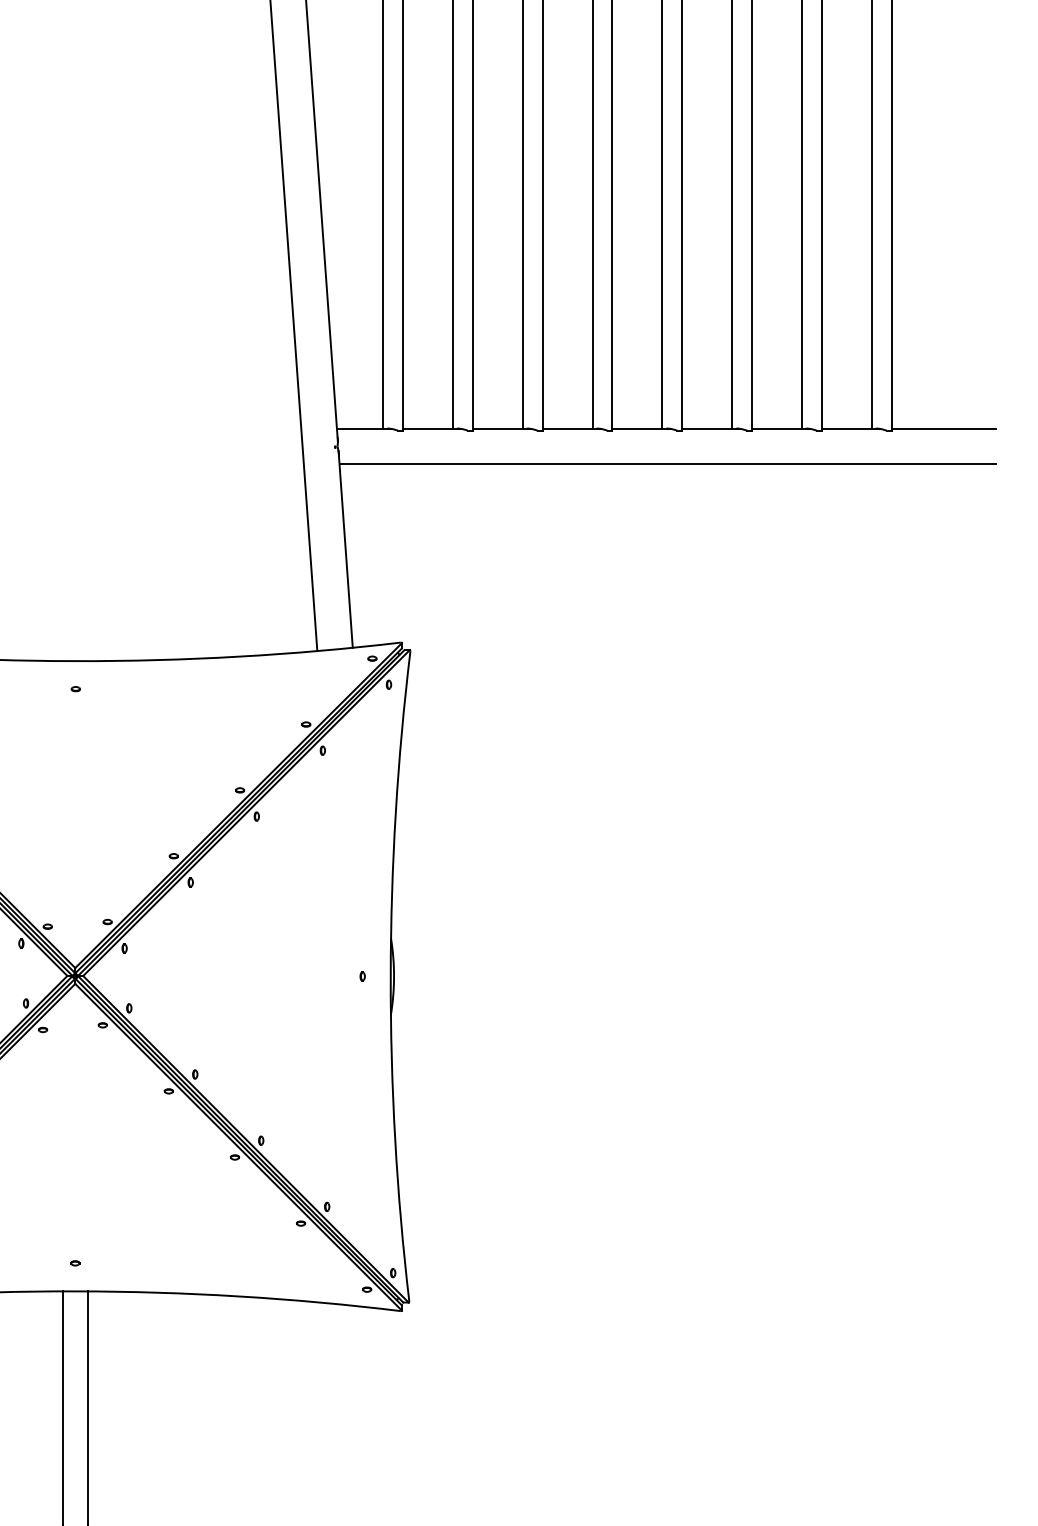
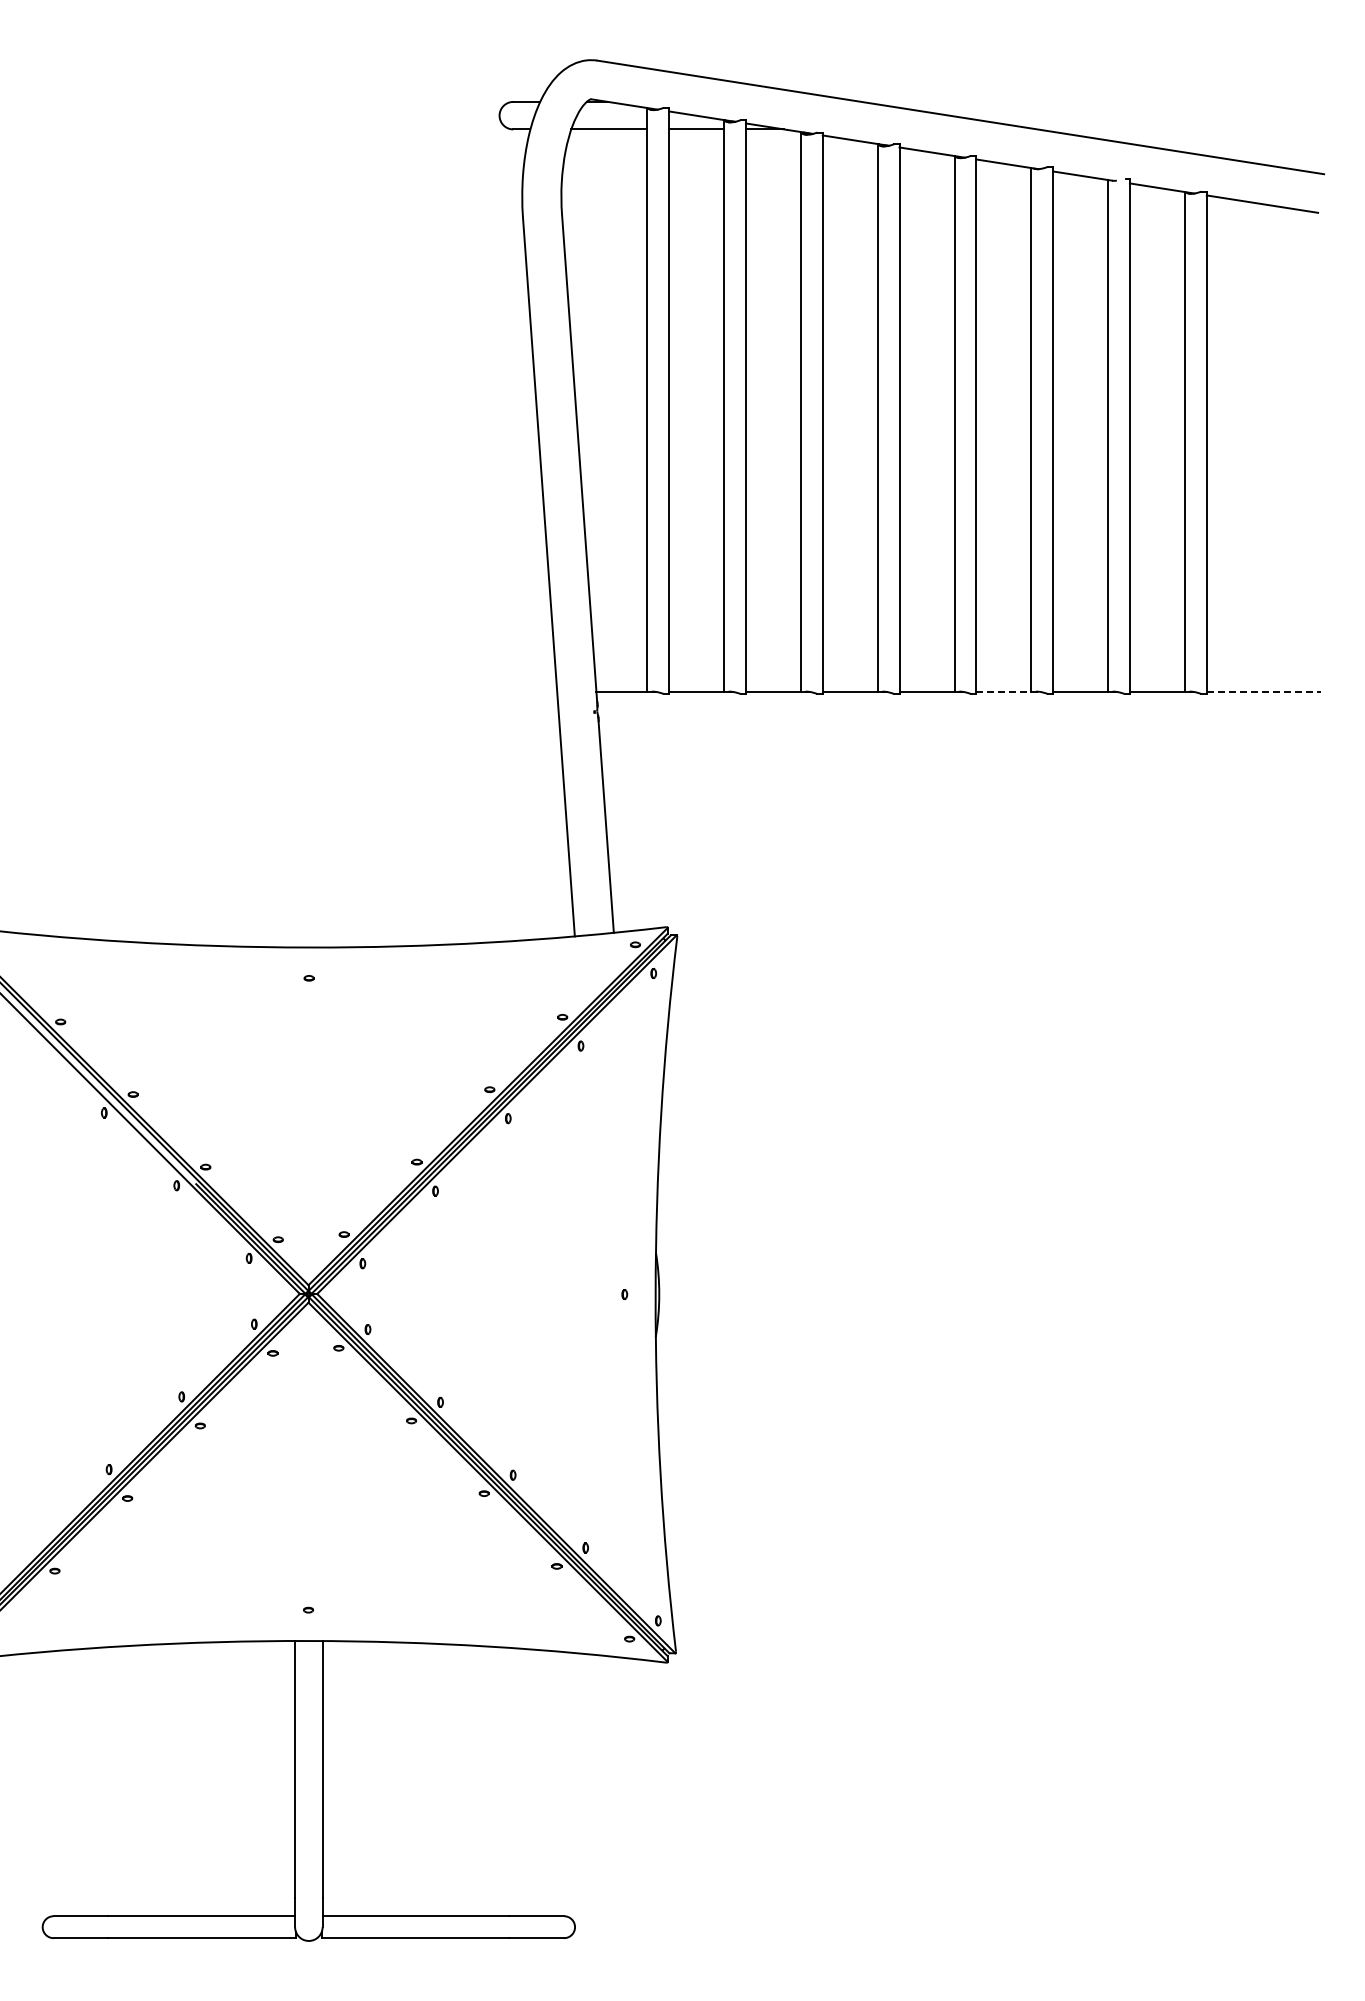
line: (711, 428) -> (1008, 691), solid -> dashed
line: (944, 428) -> (1264, 691), solid -> dashed
line: (667, 464) -> (960, 731), removed

